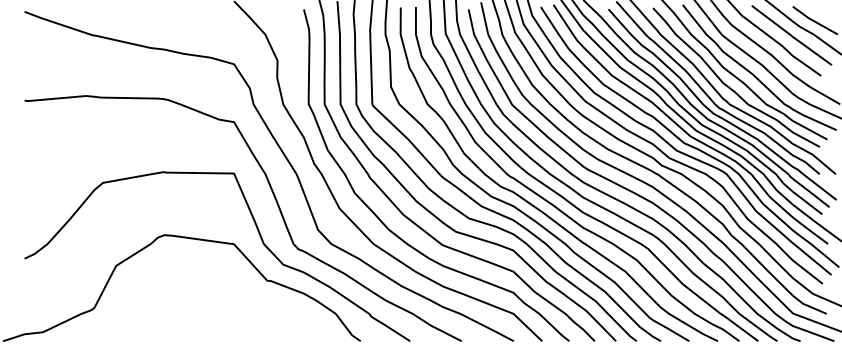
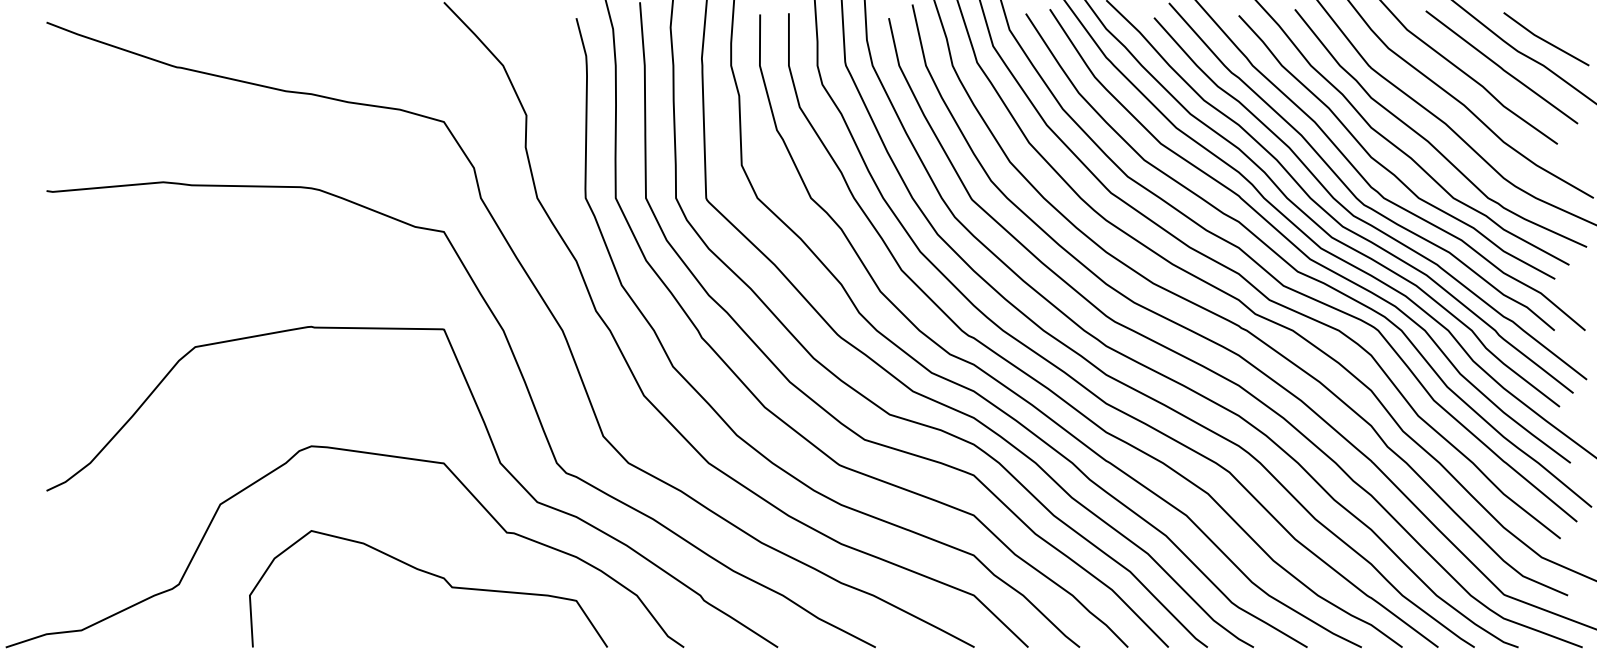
curve: (226, 303) -> (429, 575), added

